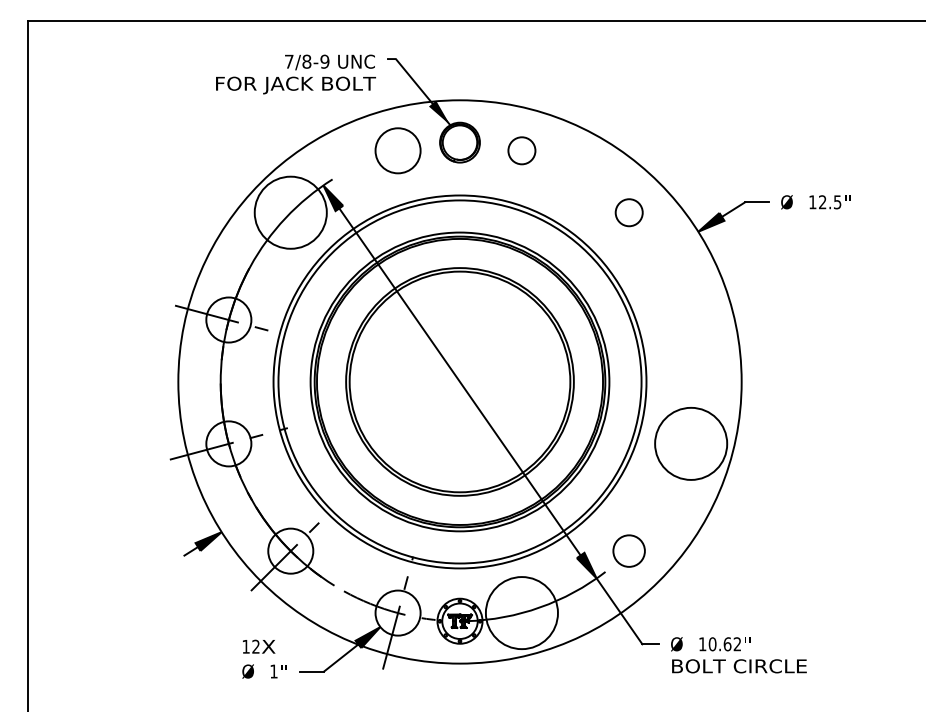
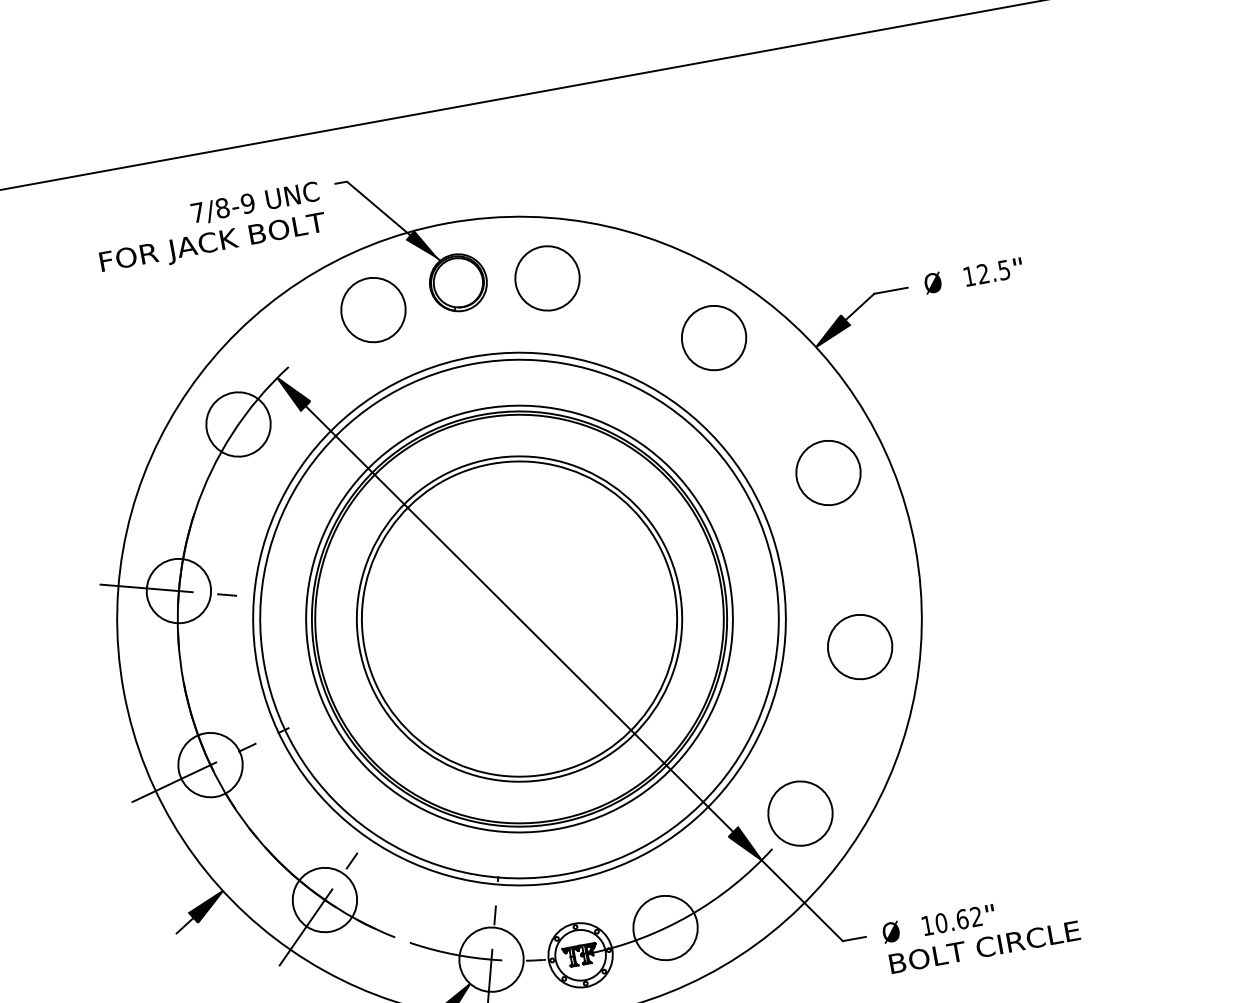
circle: (521, 150) -> (546, 278), size x1.67
circle: (290, 212) -> (238, 424), size x0.62
circle: (628, 212) -> (713, 337), size x1.67
circle: (690, 319) -> (827, 472), added
circle: (690, 443) -> (859, 646), size x0.62
circle: (628, 550) -> (799, 812), size x1.43
circle: (521, 612) -> (664, 927), size x0.62

